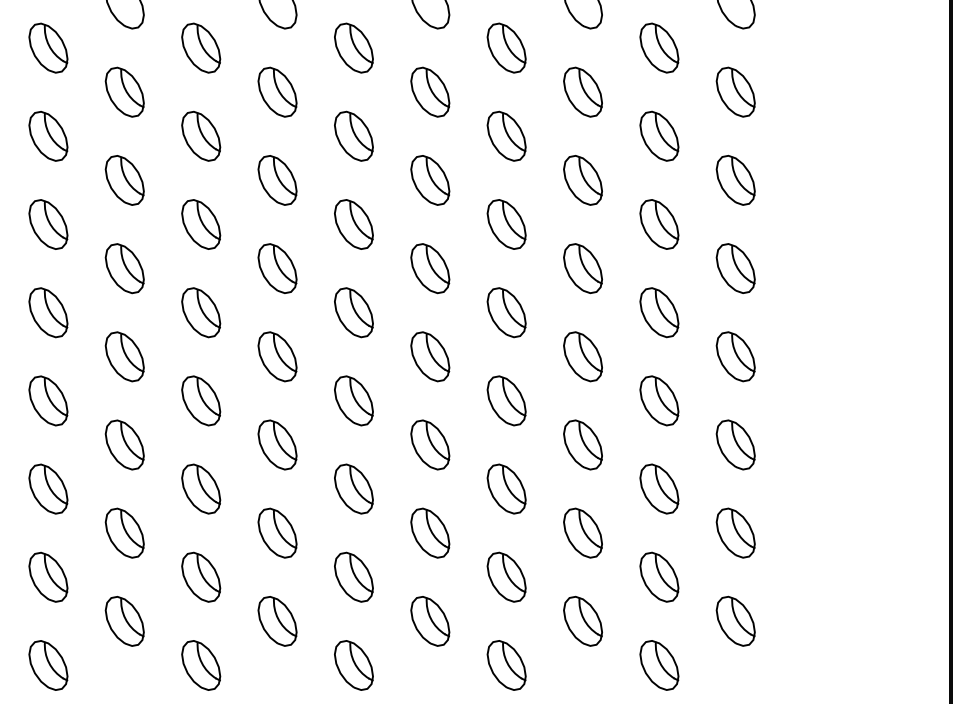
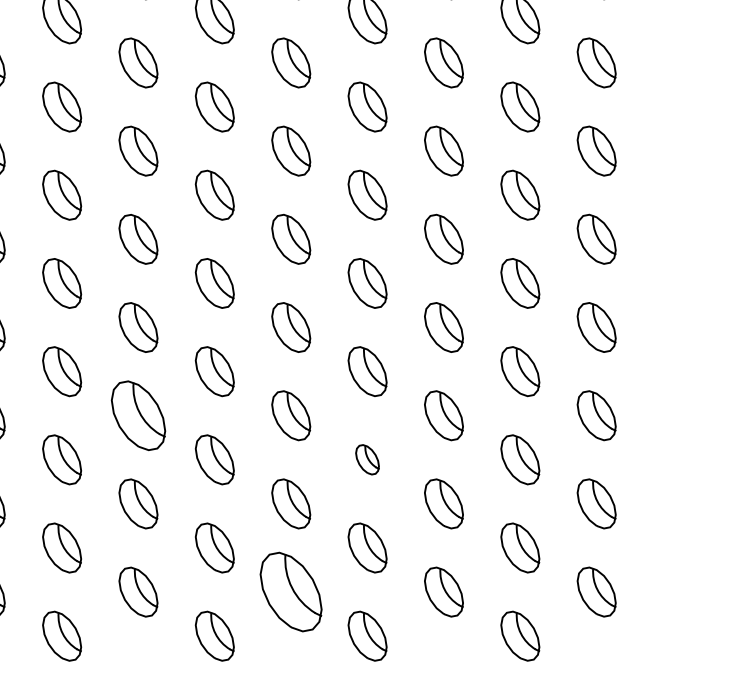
part: (277, 444) -> (138, 415), size x1.4
part: (506, 488) -> (367, 459), size x0.6
part: (430, 621) -> (291, 592), size x1.6

